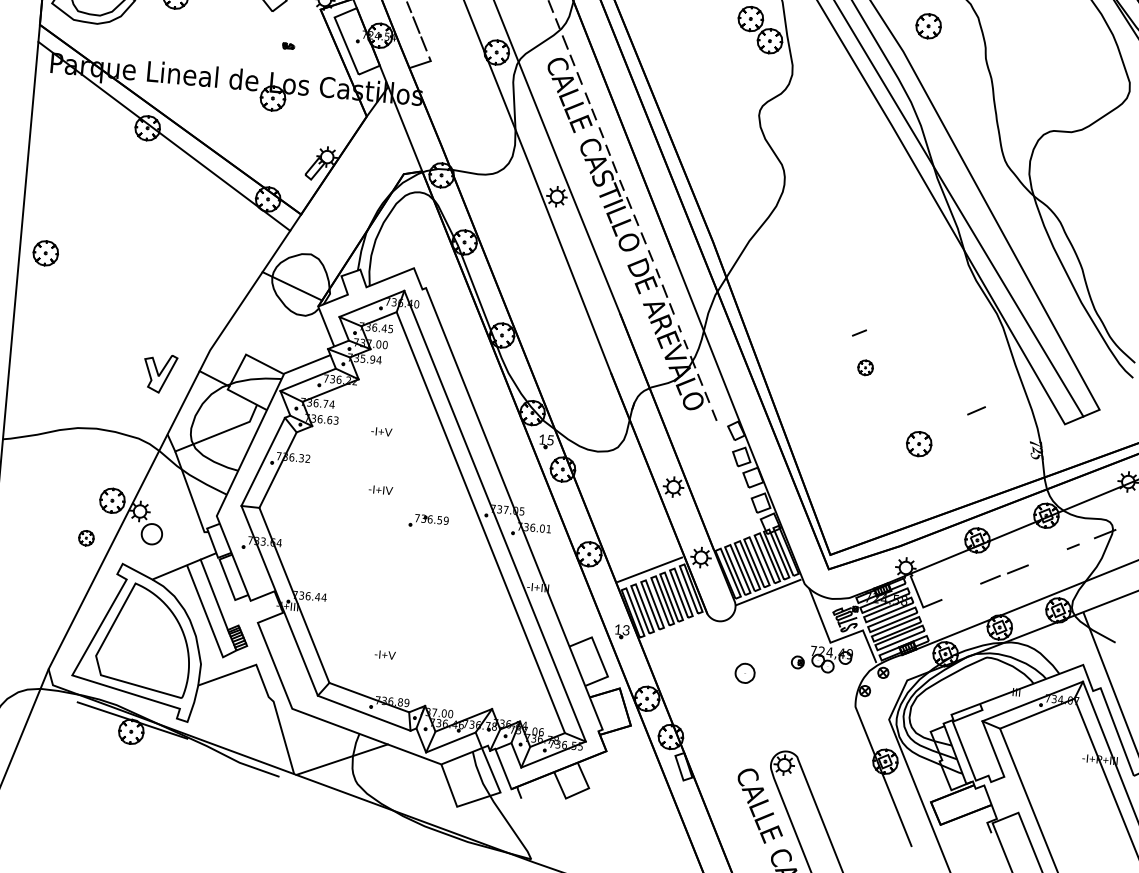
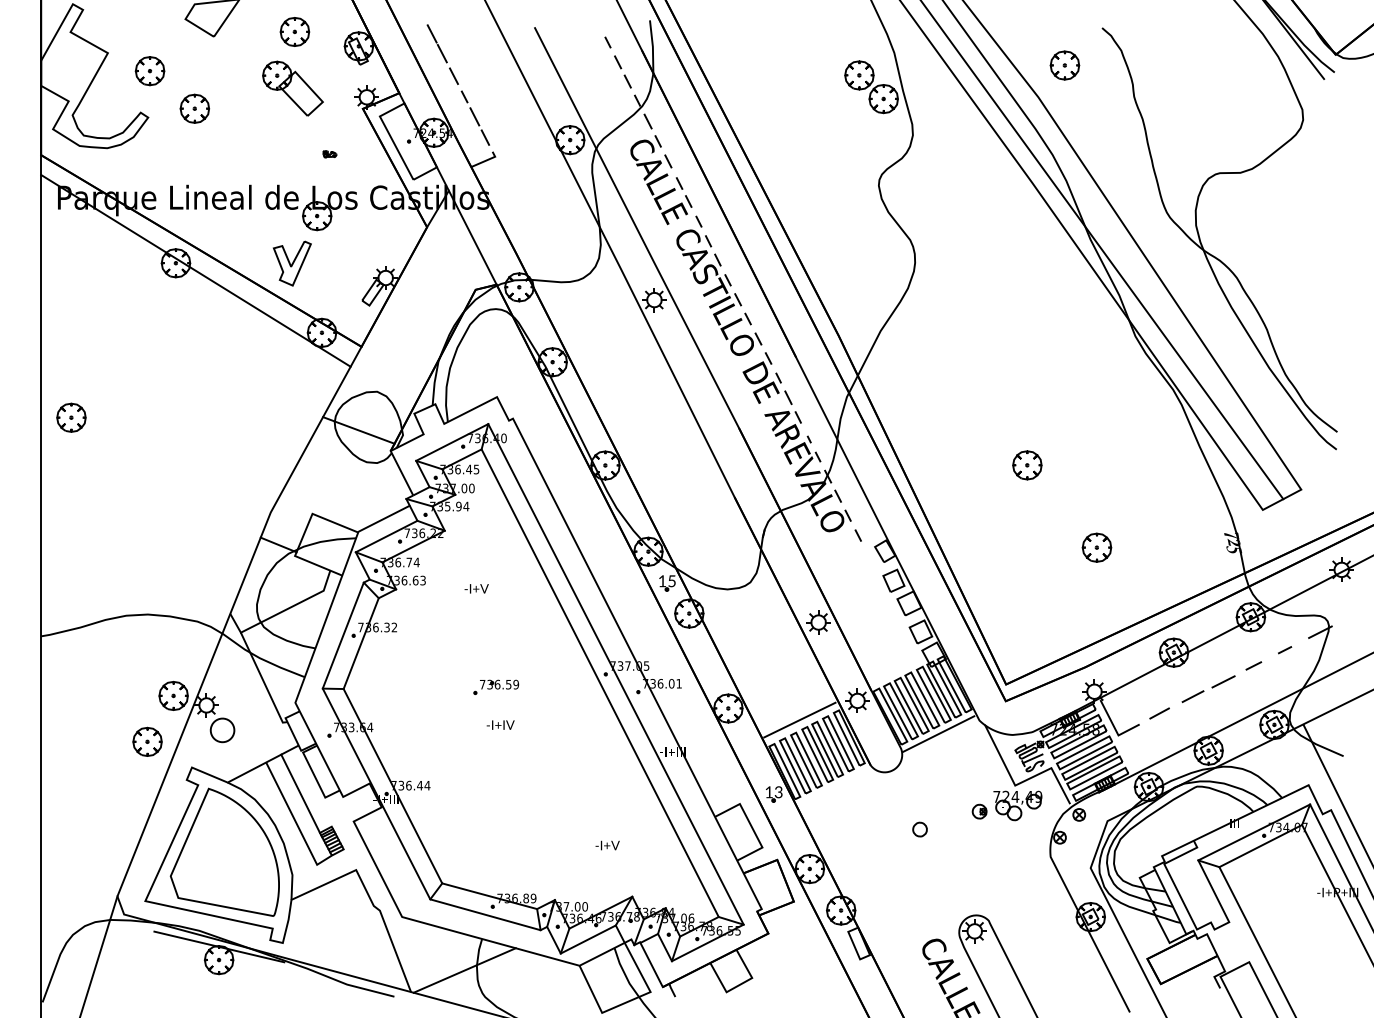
line: (859, 332) -> (1253, 665), moved
part: (865, 367) -> (1027, 465), size x1.67
part: (159, 373) -> (291, 263), moved
line: (976, 410) -> (1159, 713), moved
text: (380, 489) -> (500, 724), moved
part: (429, 520) -> (496, 686), moved
part: (86, 538) -> (147, 741), size x1.67
text: (385, 654) -> (607, 845), moved
part: (744, 673) -> (919, 829), size x0.62

